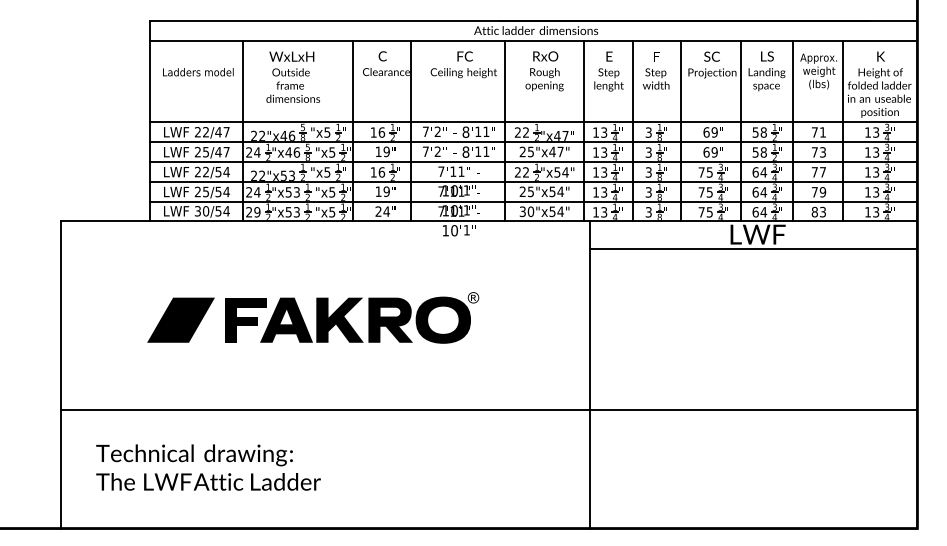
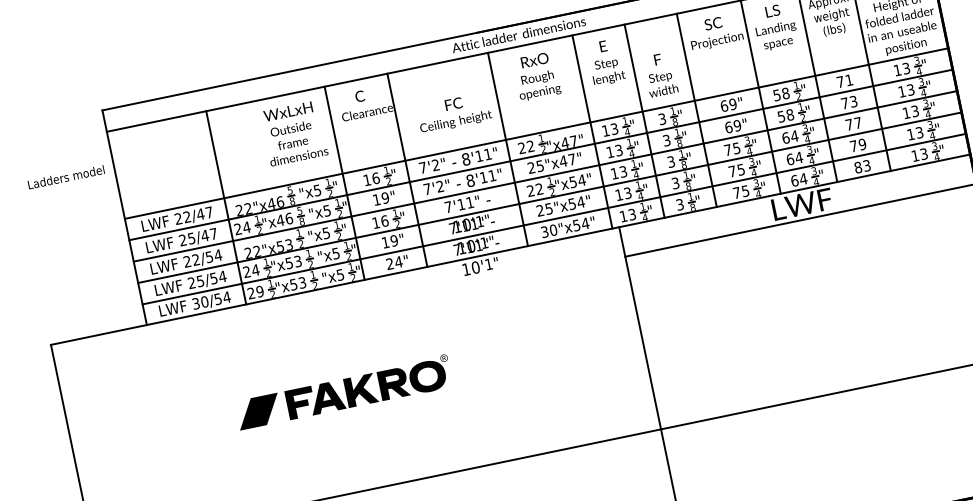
text: (463, 64) -> (453, 112), moved
text: (656, 70) -> (660, 74), moved
text: (198, 72) -> (66, 177), moved
text: (292, 76) -> (293, 132), moved
part: (313, 317) -> (343, 392), size x0.6

